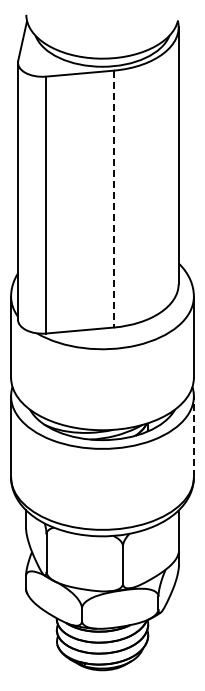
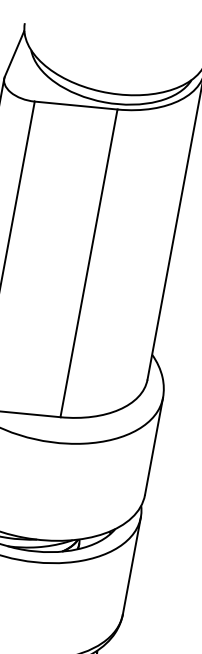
line: (114, 199) -> (89, 263), dashed -> solid
line: (193, 436) -> (131, 565), dashed -> solid

